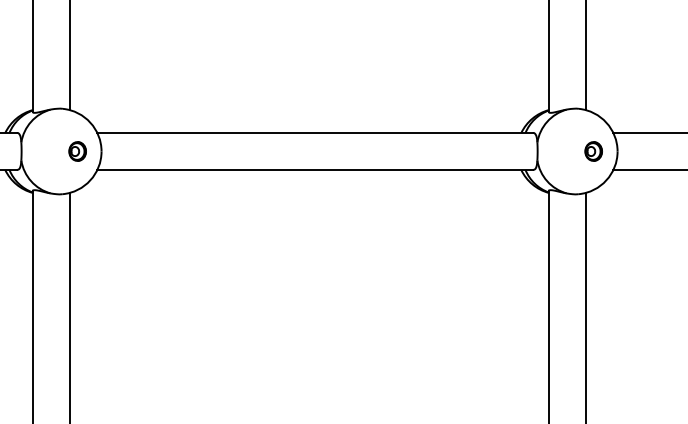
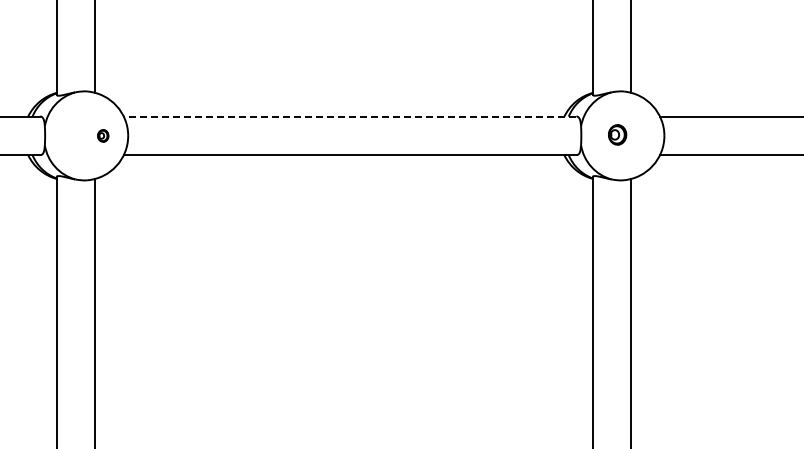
line: (314, 132) -> (349, 116), solid -> dashed
part: (76, 151) -> (102, 135), size x0.6
part: (593, 151) -> (617, 134), moved

